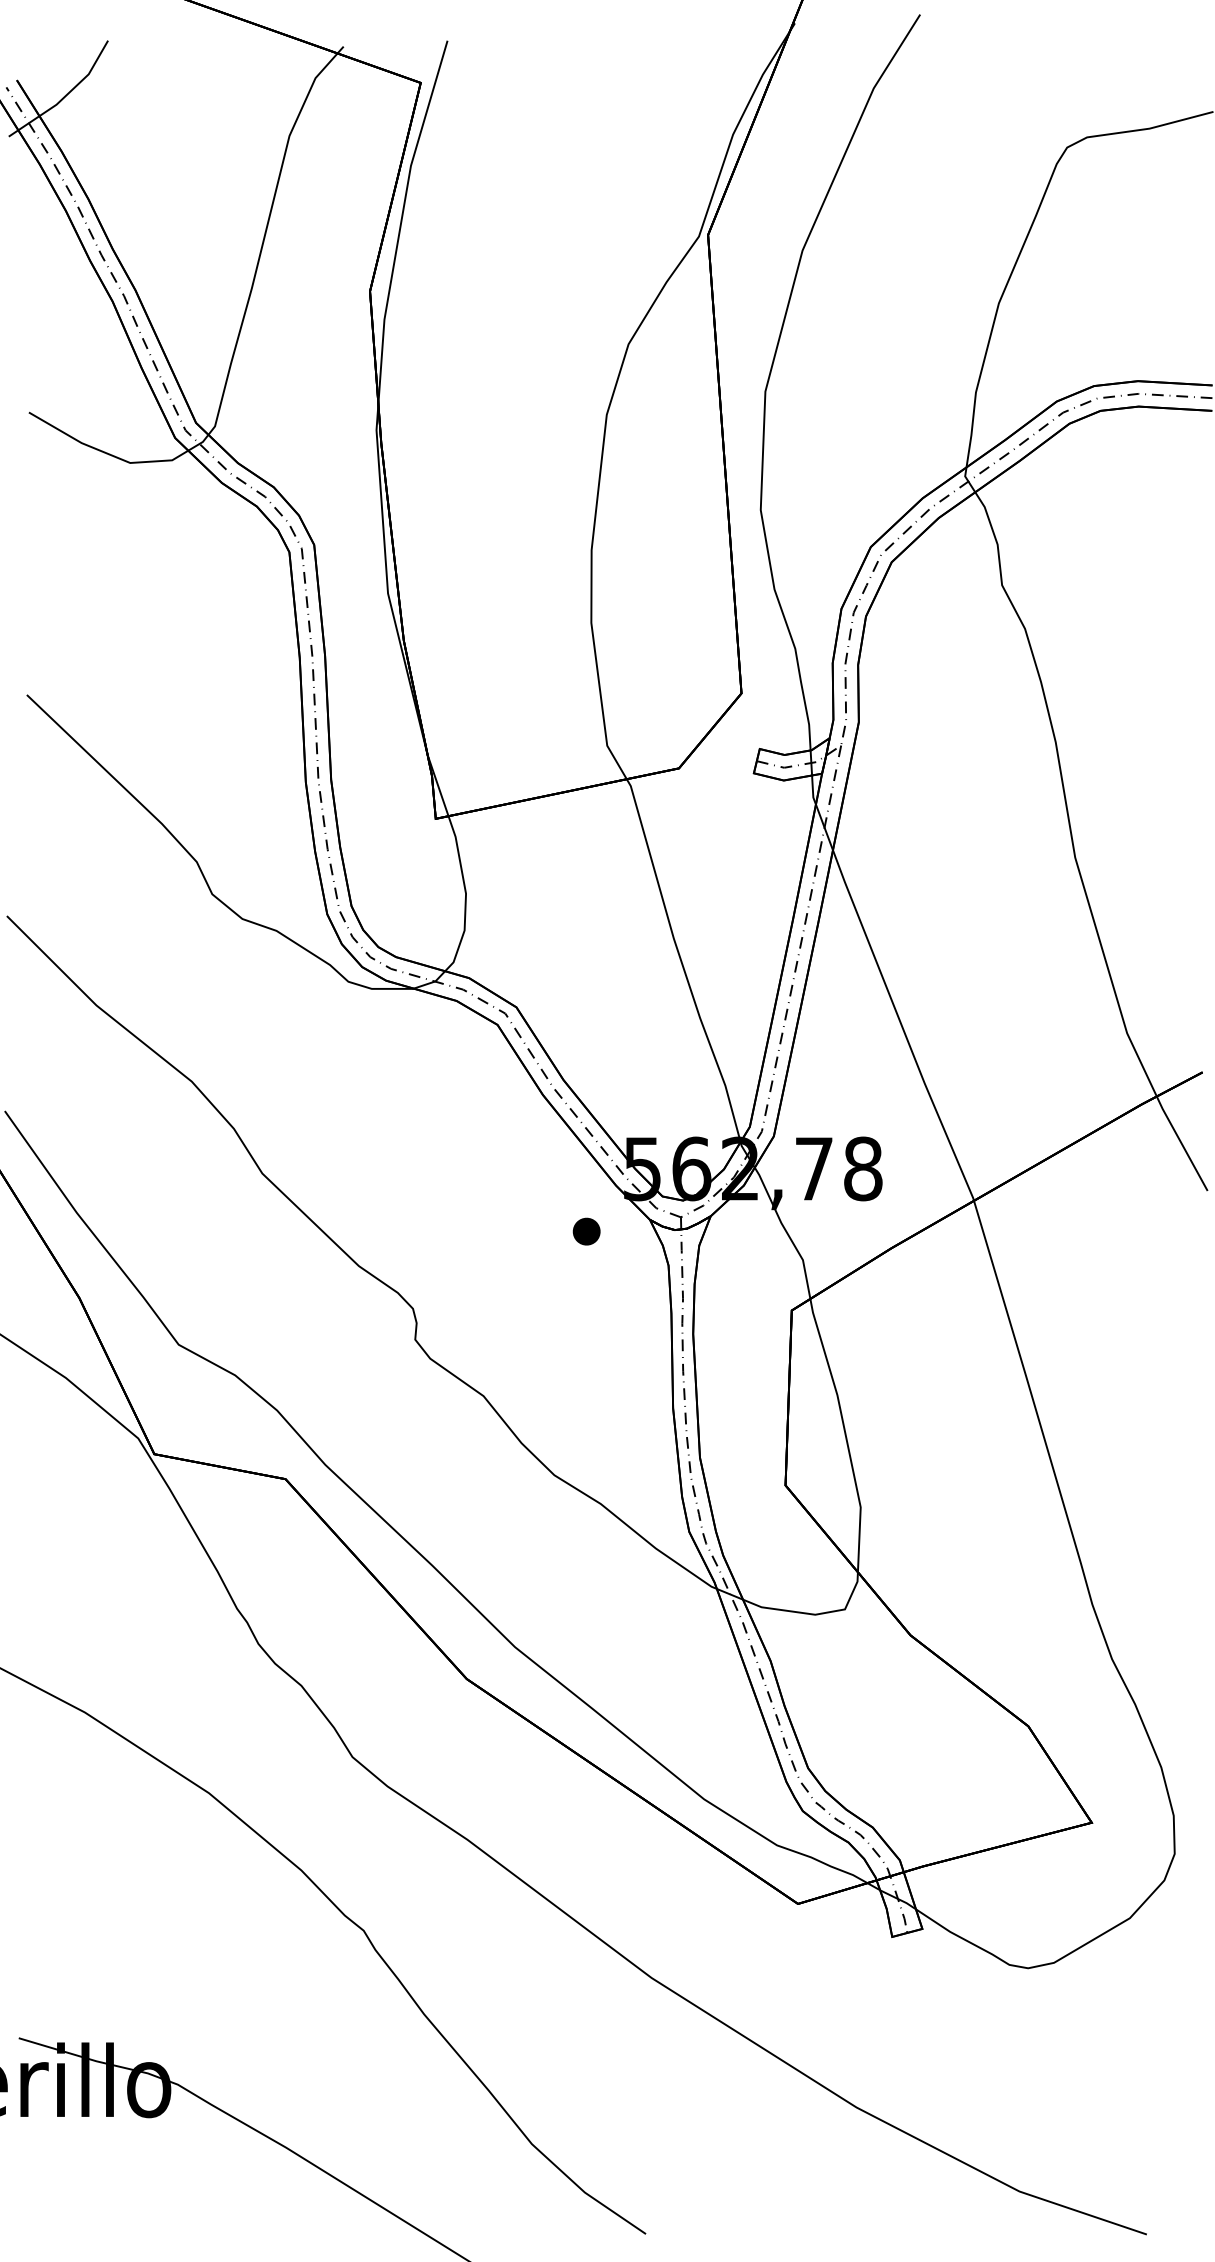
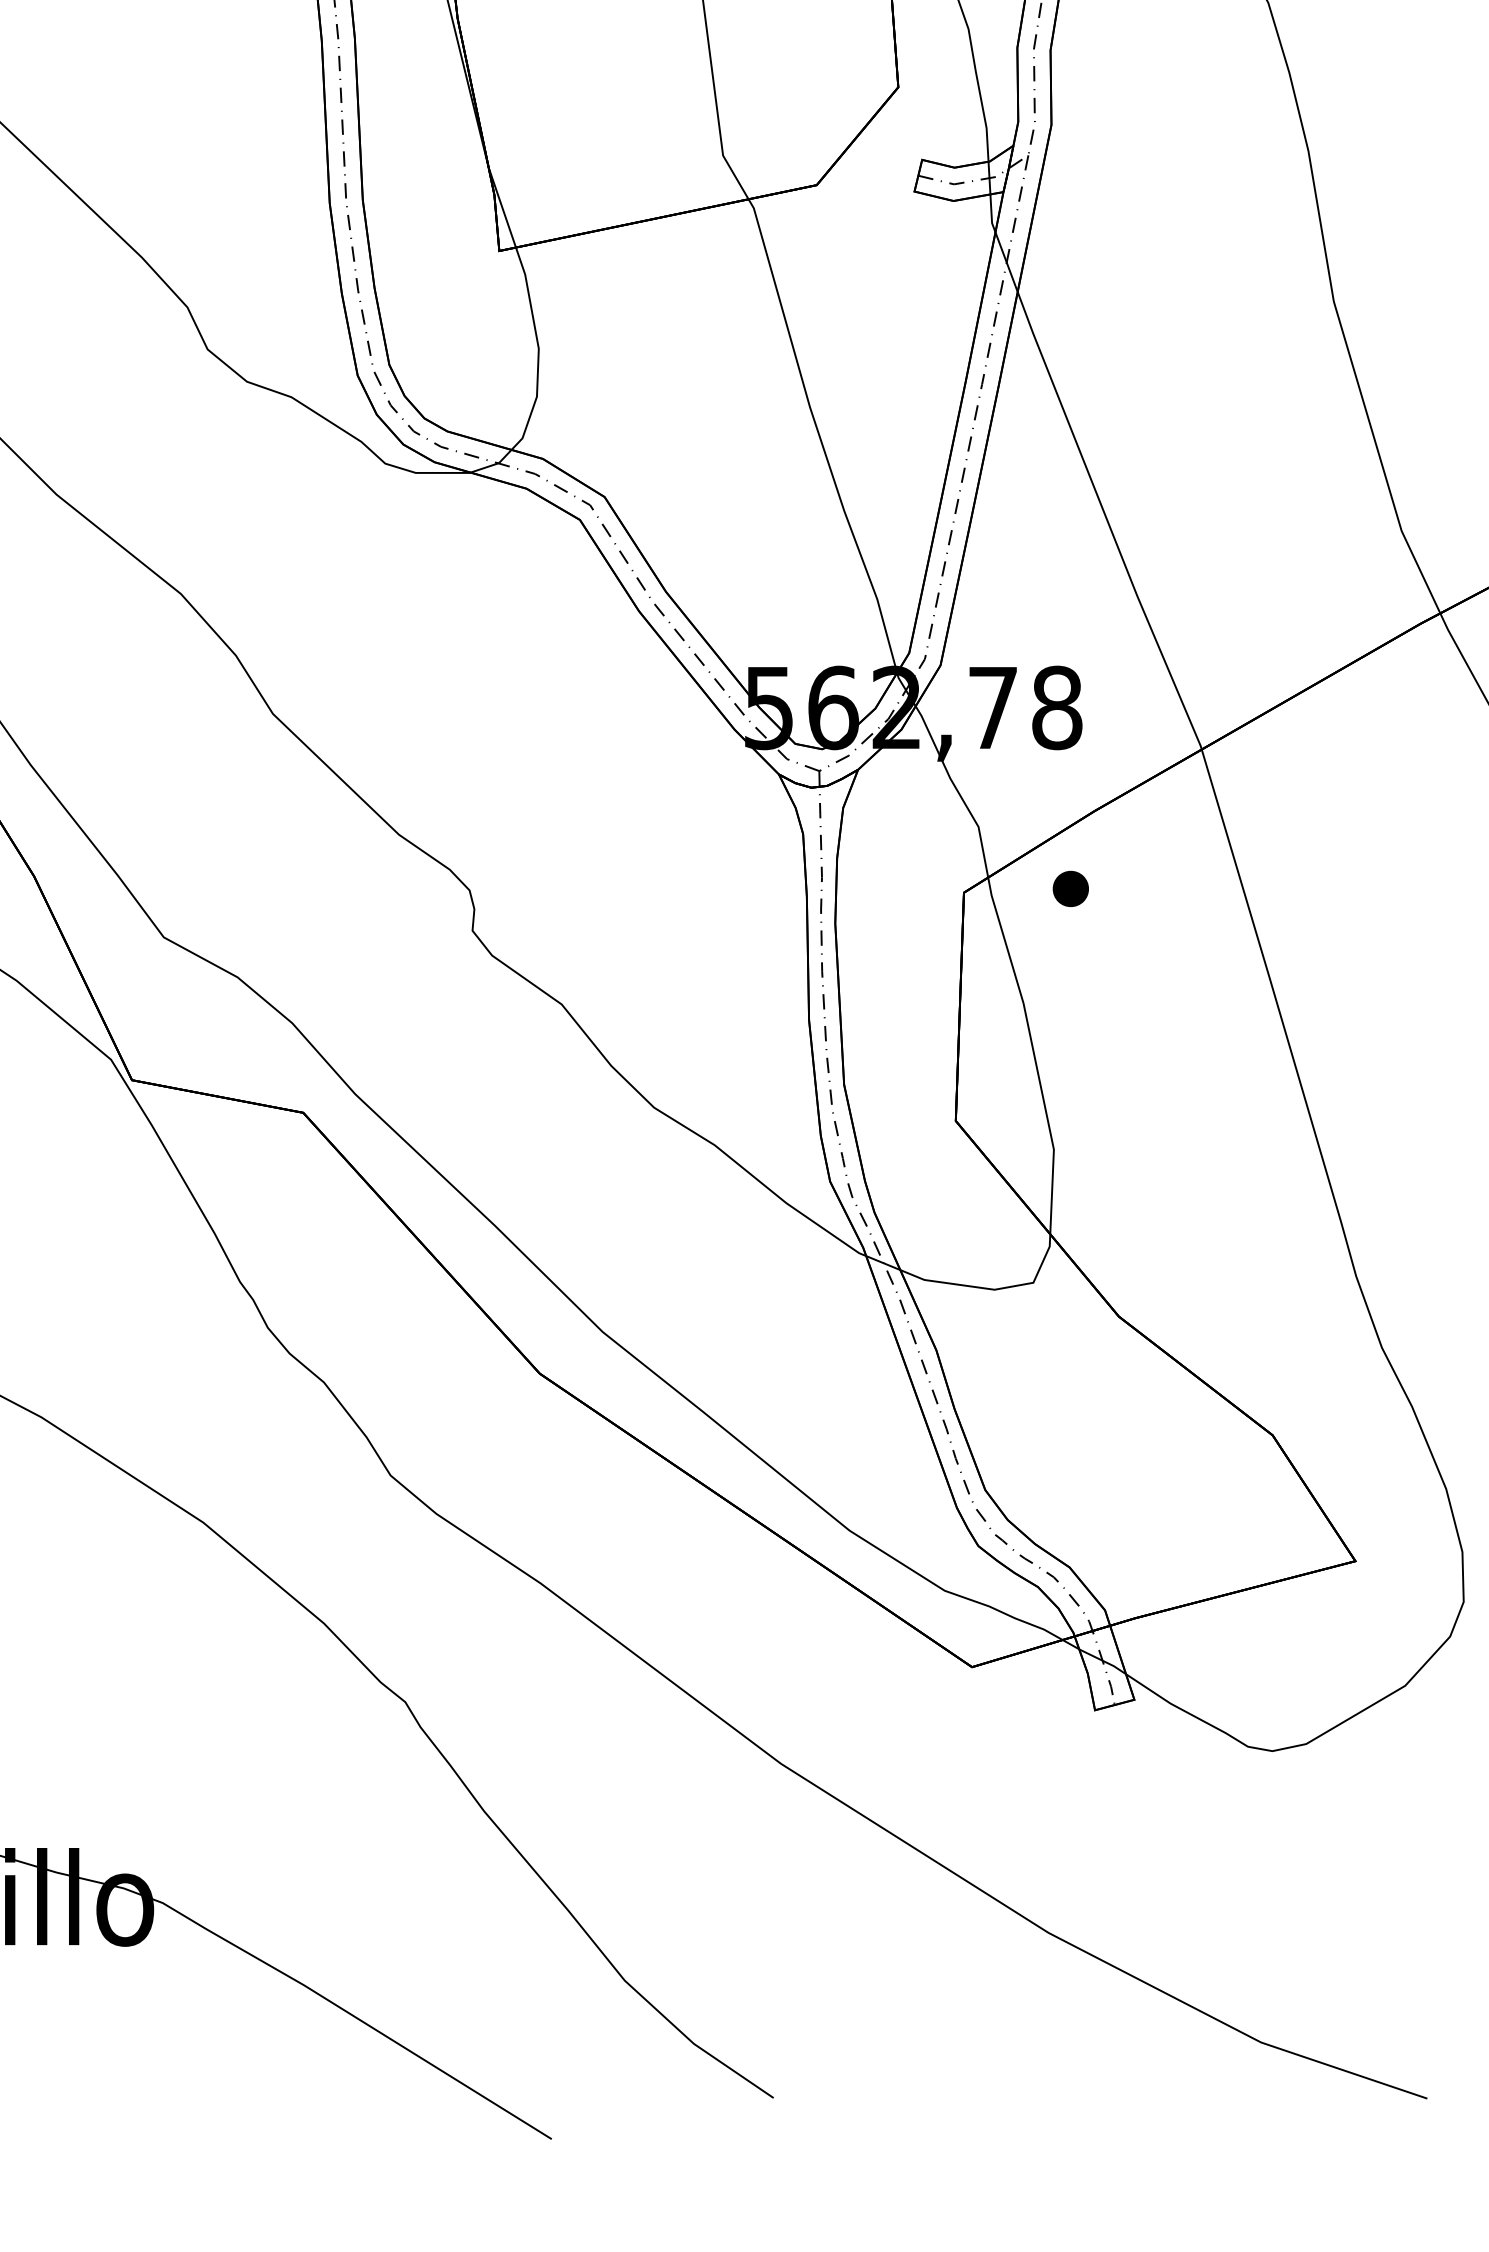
part: (586, 1231) -> (1070, 888), moved

